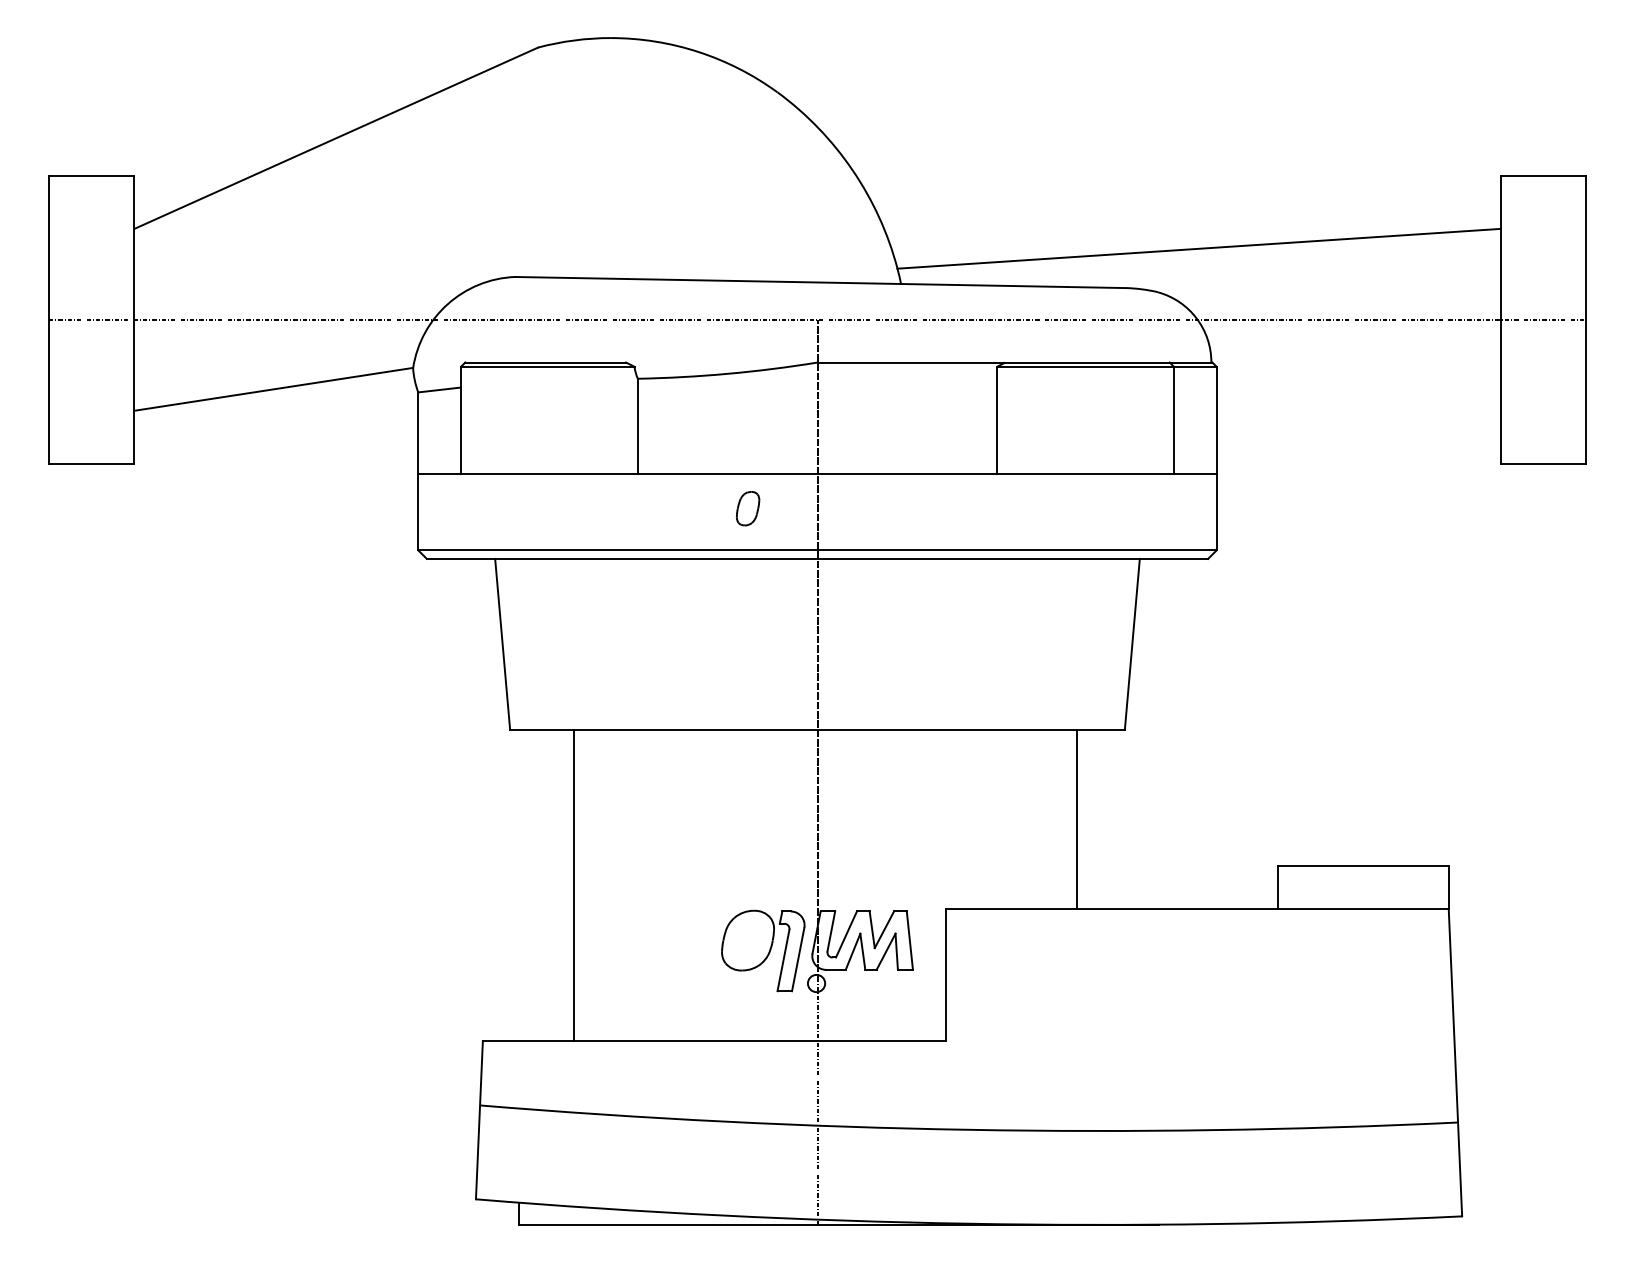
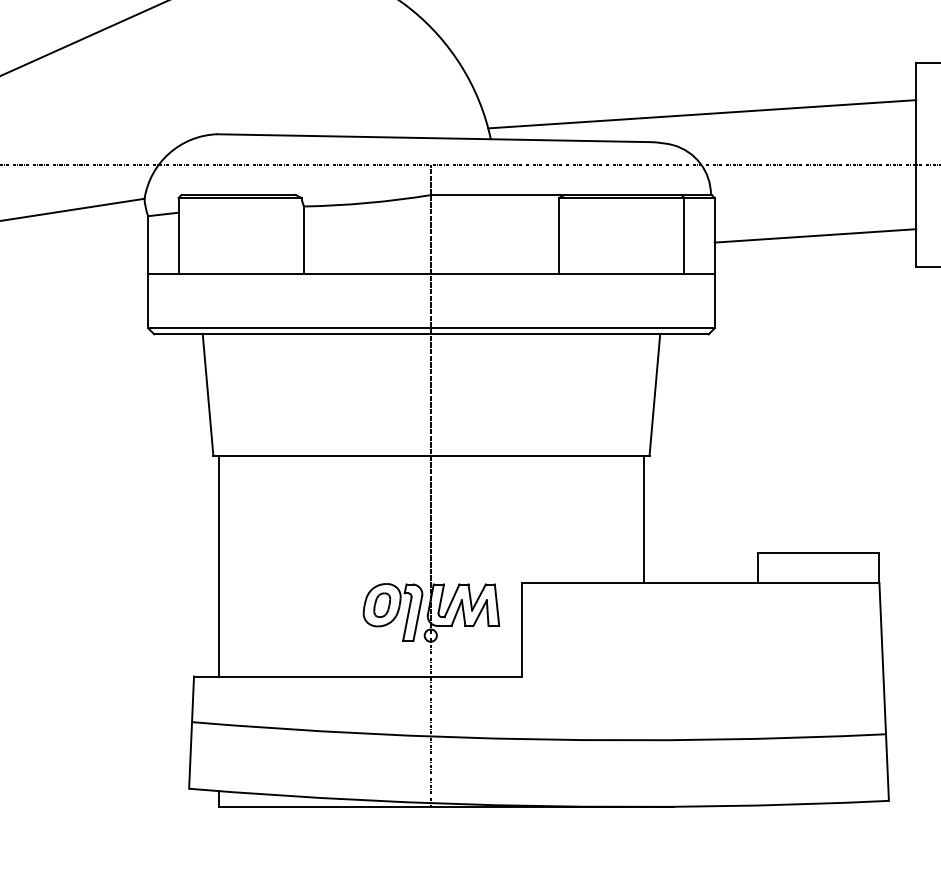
line: (1358, 419) -> (815, 235), added
part: (748, 508) -> (382, 605), moved
line: (1077, 819) -> (643, 519), moved
line: (573, 885) -> (219, 566), moved

